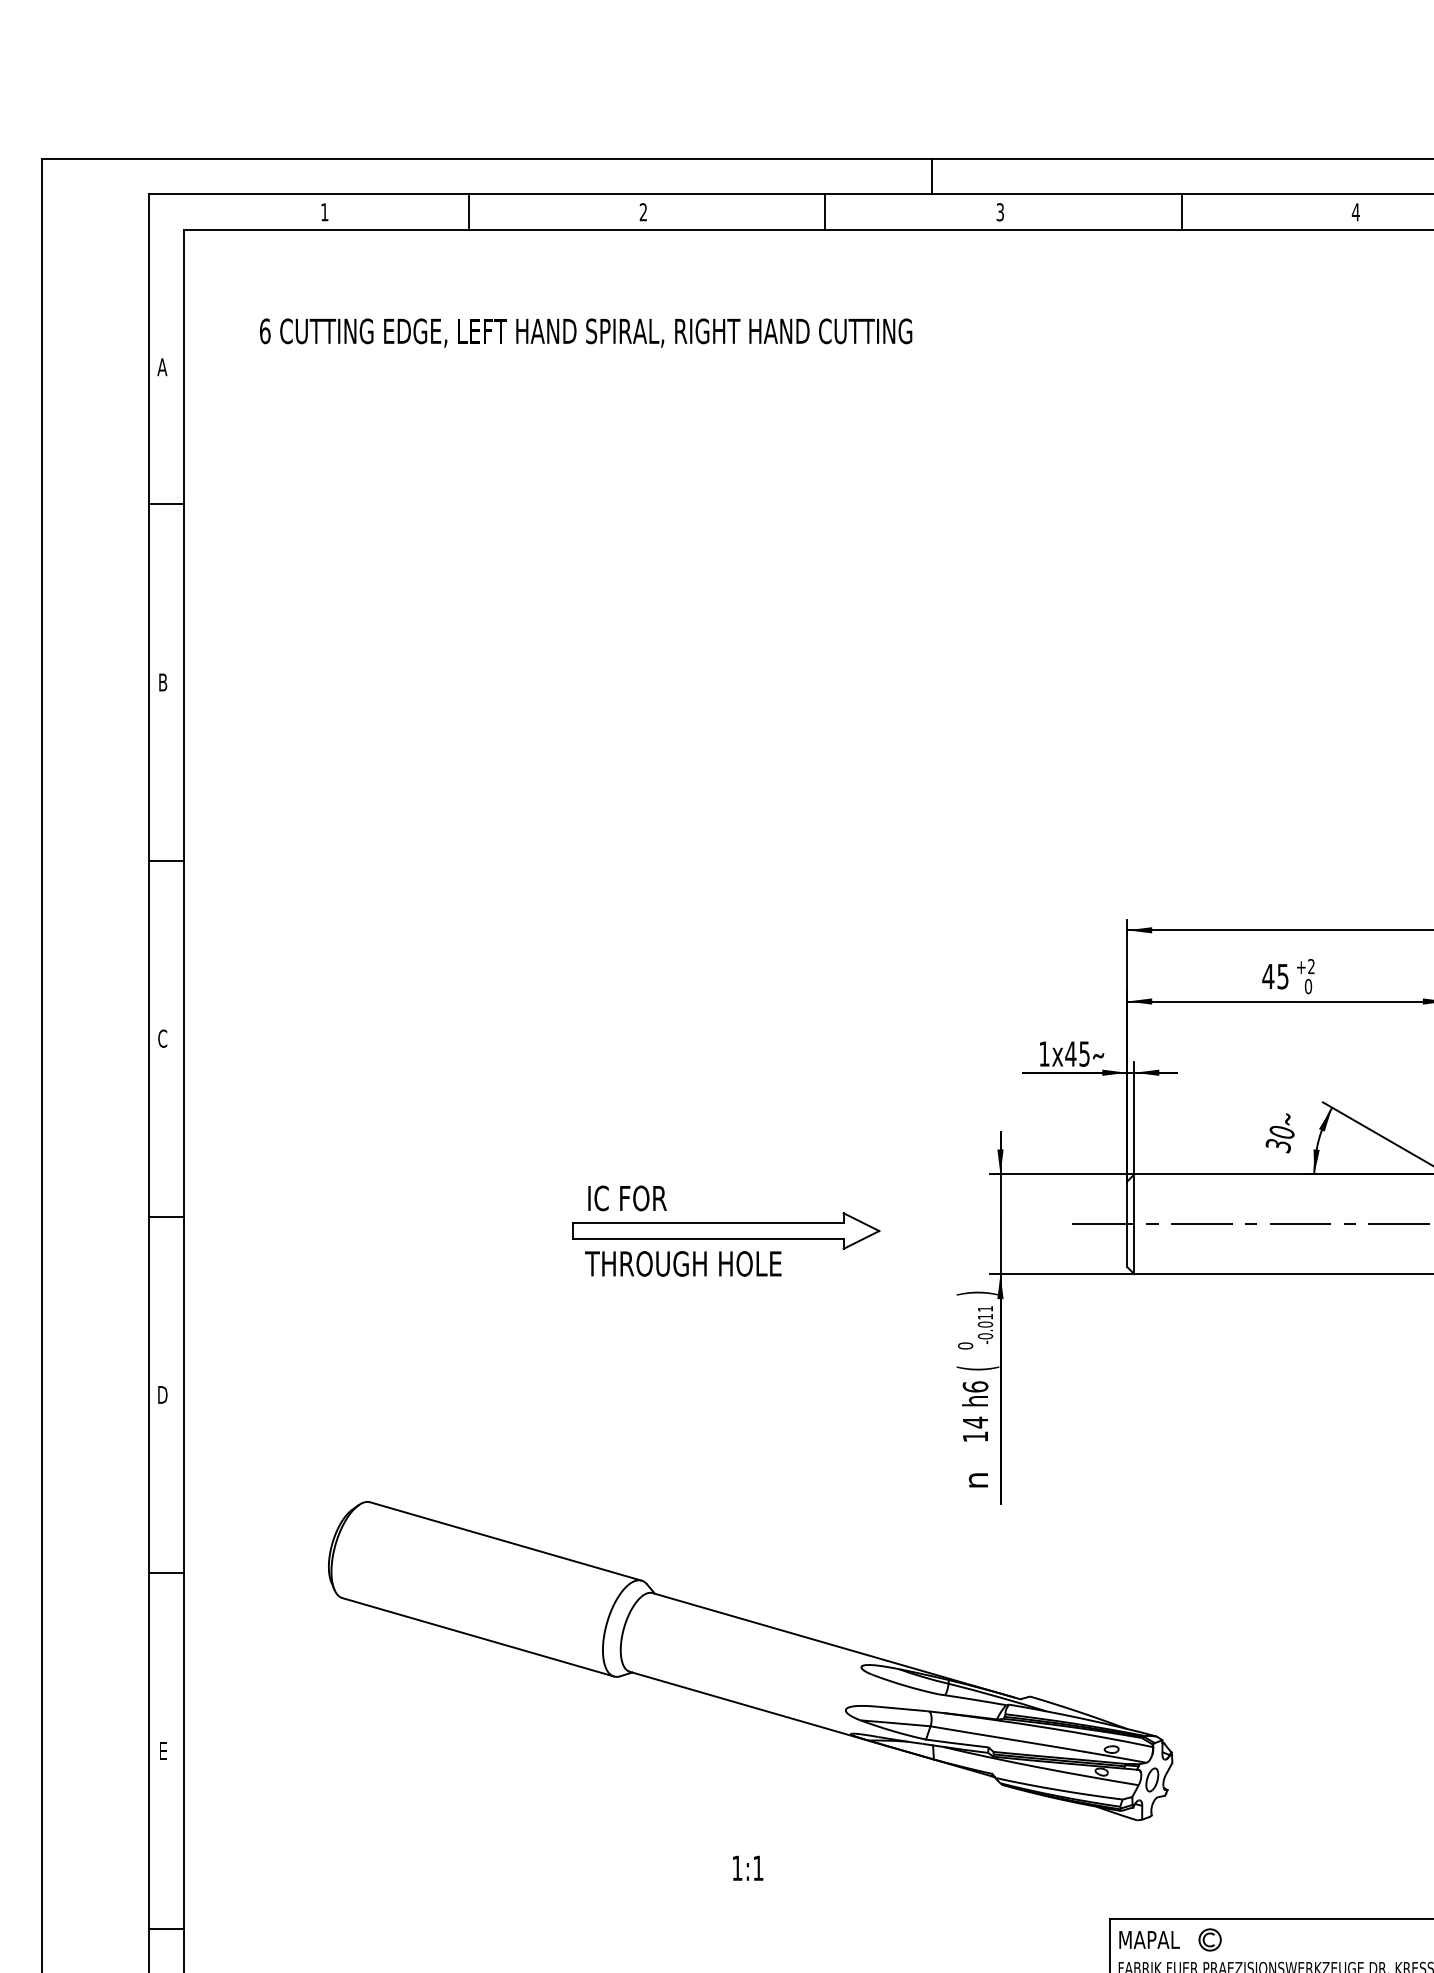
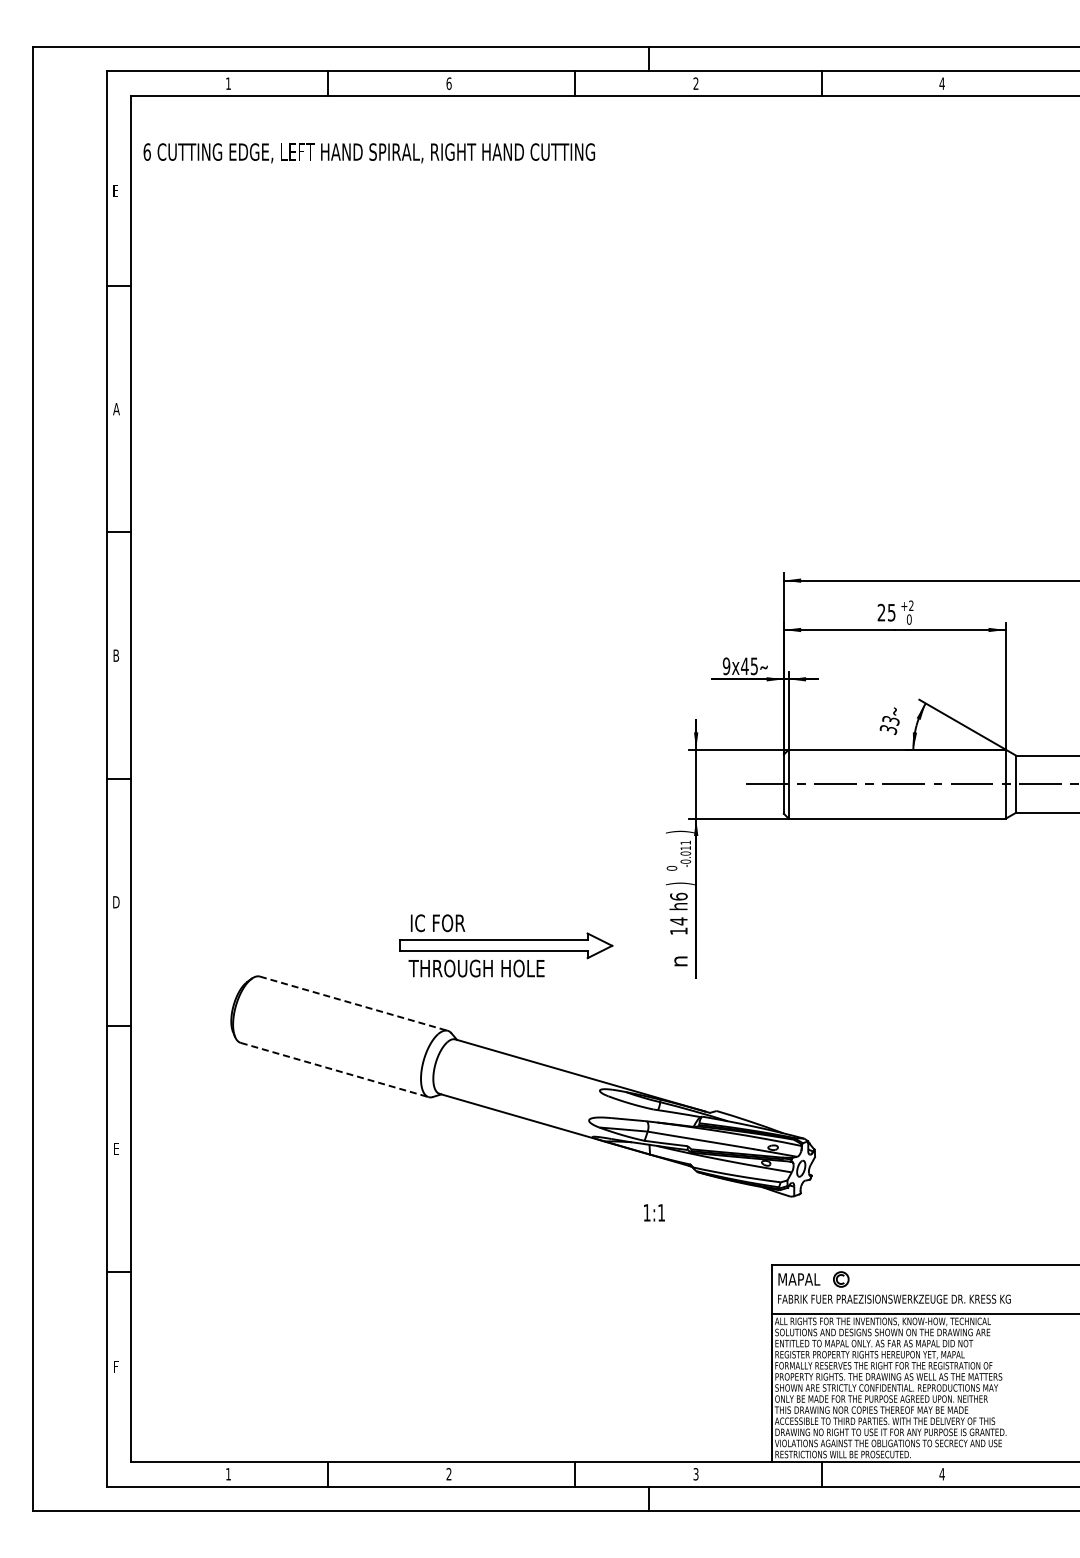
text: (642, 211) -> (448, 83), 2 -> 6
text: (999, 213) -> (695, 84), 3 -> 2
text: (584, 333) -> (368, 153), moved
text: (161, 366) -> (115, 190), A -> E
text: (162, 682) -> (116, 409), B -> A
text: (1268, 976) -> (881, 612), 45 -> 25
text: (162, 1038) -> (116, 655), C -> B
text: (1044, 1054) -> (726, 666), 1x45 -> 9x45
text: (1281, 1132) -> (890, 720), 30 -> 33
part: (726, 1230) -> (506, 945), moved
text: (977, 1367) -> (680, 883), ( -> )
line: (505, 1541) -> (353, 1003), solid -> dashed
line: (477, 1638) -> (334, 1070), solid -> dashed
text: (748, 1867) -> (654, 1212), moved

